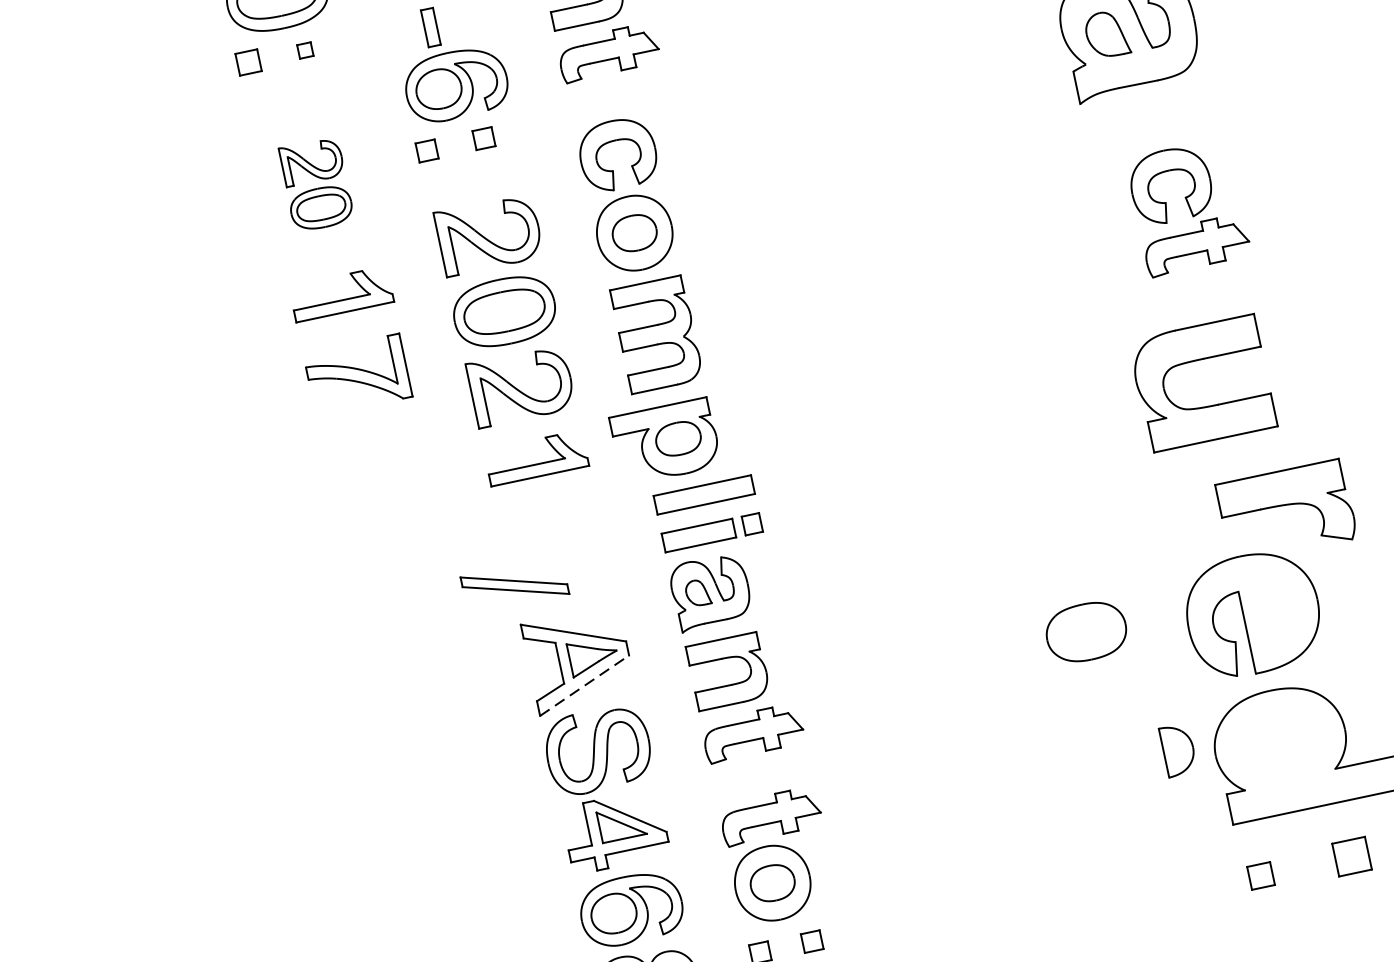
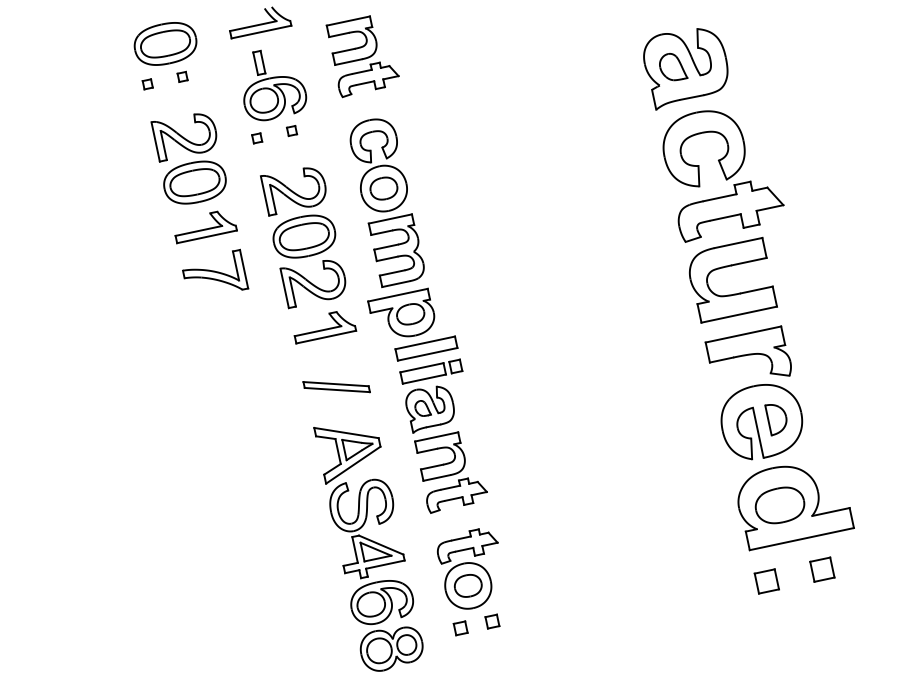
part: (247, 62) -> (147, 84), size x0.62
part: (485, 139) -> (292, 131), size x0.71
part: (427, 151) -> (257, 138), size x0.71
part: (314, 183) -> (188, 158), size x1.67
part: (1190, 213) -> (723, 176), size x1.67
part: (1283, 498) -> (747, 350), moved
part: (514, 586) -> (336, 387), moved
part: (1085, 632) -> (779, 505), moved
line: (584, 686) -> (353, 465), dashed -> solid
part: (1175, 753) -> (775, 420), moved
part: (1260, 875) -> (766, 581), size x1.43

